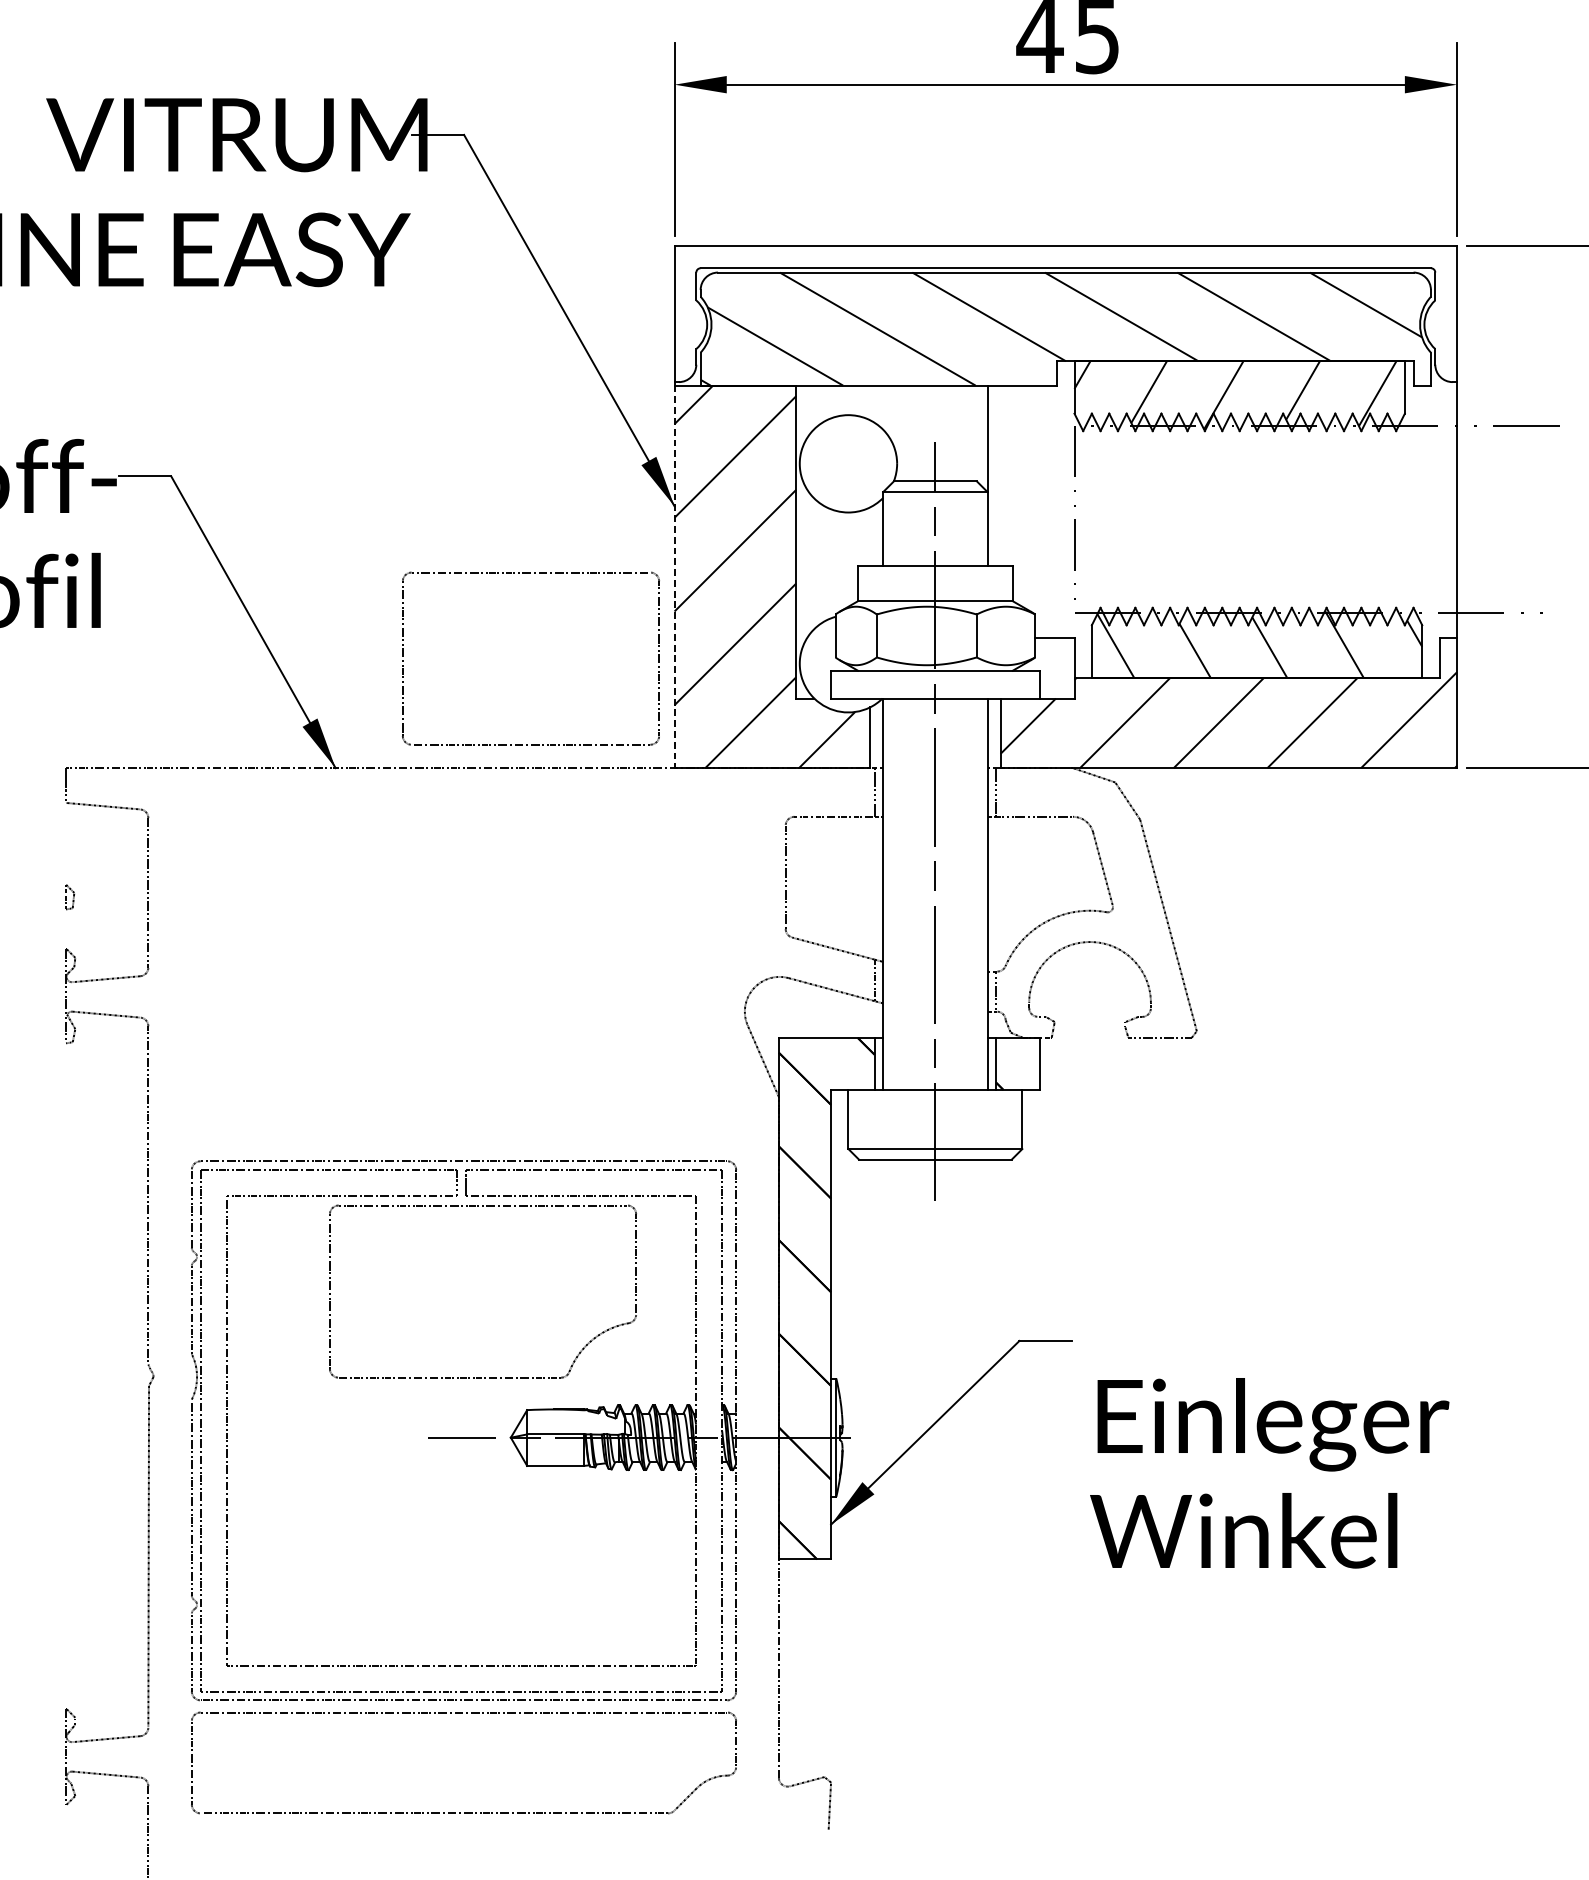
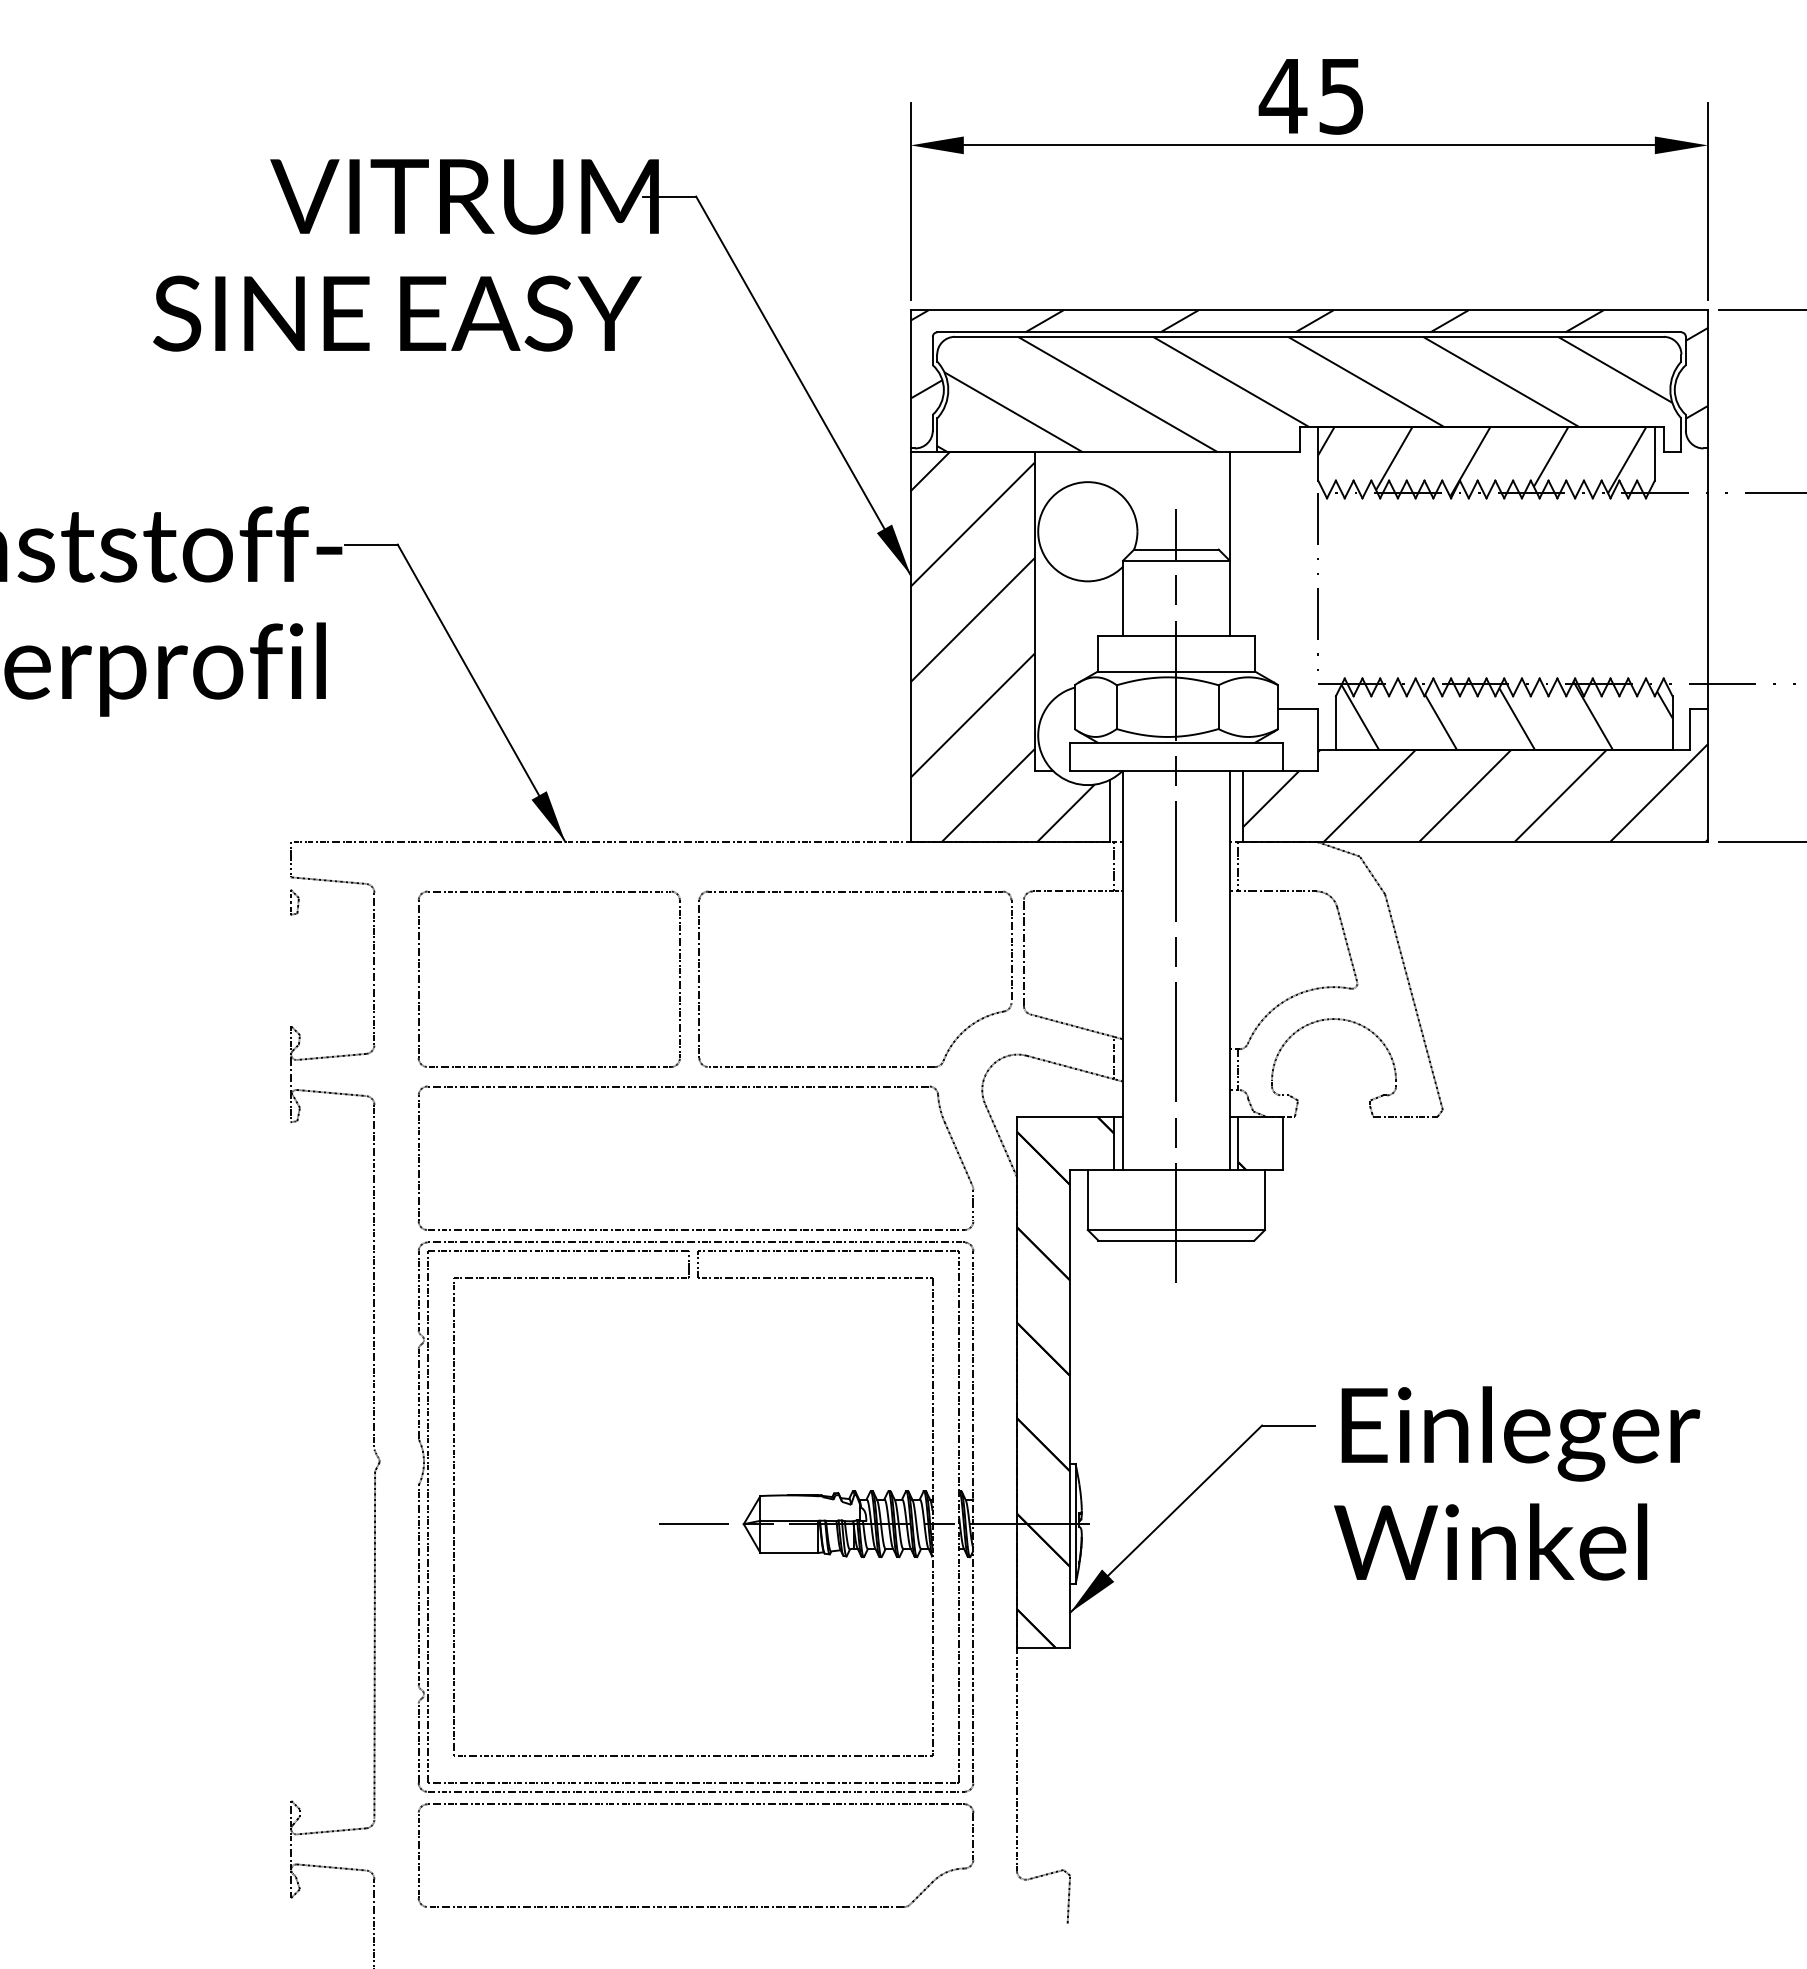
hatch: (1065, 299) -> (1309, 364), added
part: (530, 573) -> (548, 892), moved
line: (674, 576) -> (910, 646), dashed -> solid
part: (69, 897) -> (294, 902), moved
part: (463, 1009) -> (695, 1087), added
part: (483, 1206) -> (855, 892), moved
text: (1270, 1473) -> (1517, 1483), moved

